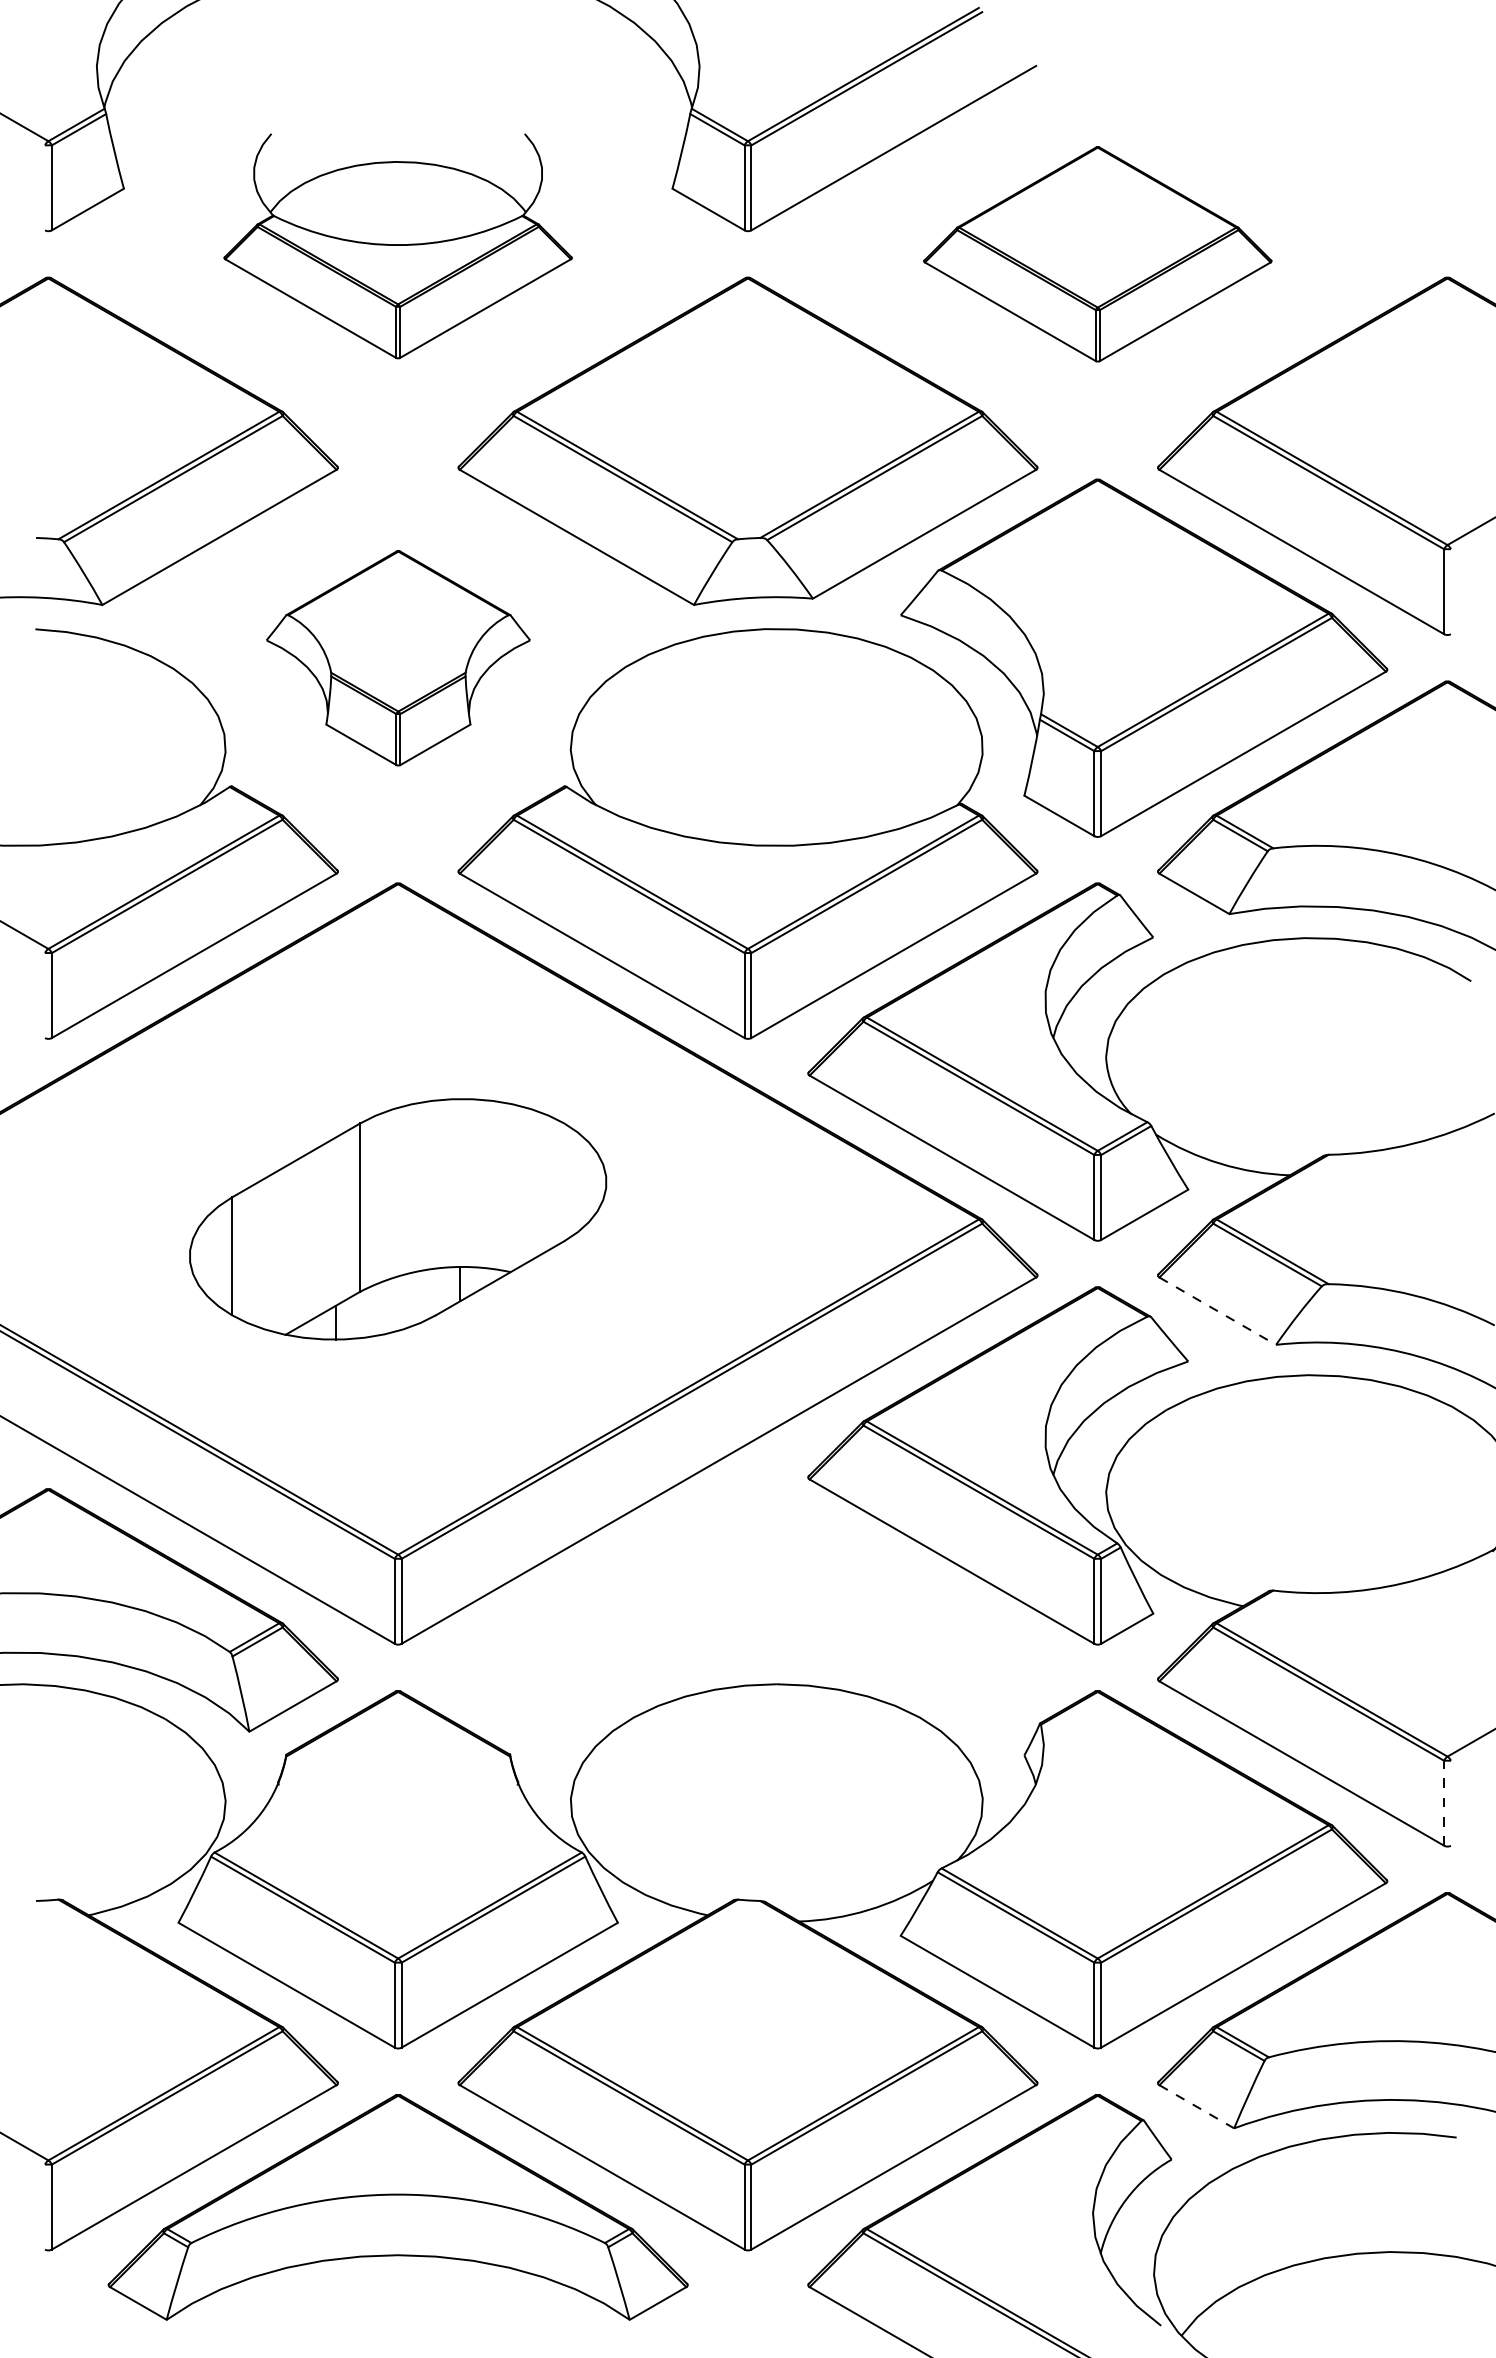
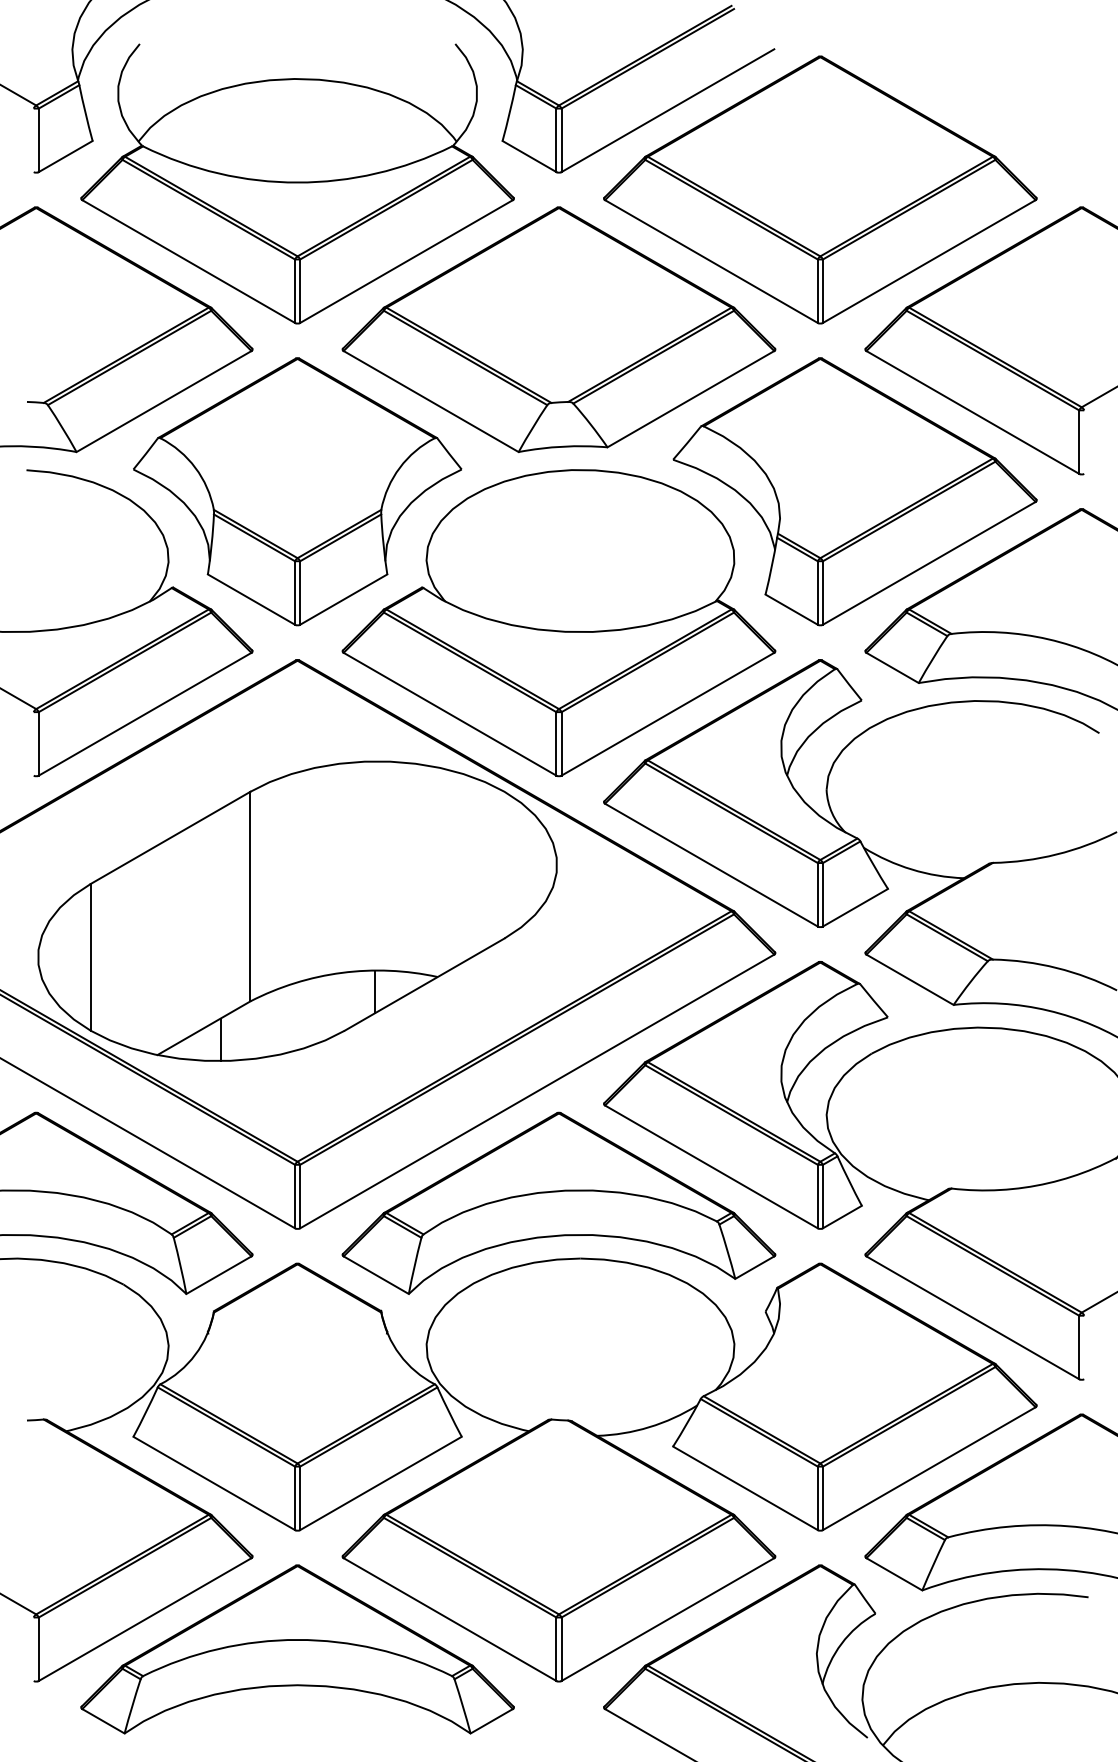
part: (398, 245) -> (297, 183), size x1.67
part: (1097, 253) -> (820, 189), size x1.67
part: (398, 657) -> (297, 491), size x1.67
part: (398, 1218) -> (297, 910), size x1.67
line: (1218, 1312) -> (910, 980), dashed -> solid
part: (747, 1609) -> (558, 1202), added
line: (1444, 1803) -> (1079, 1347), dashed -> solid
line: (1196, 2107) -> (894, 1574), dashed -> solid

